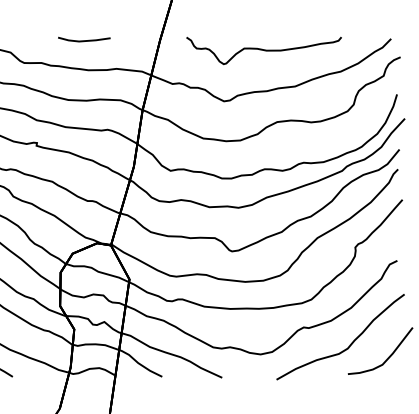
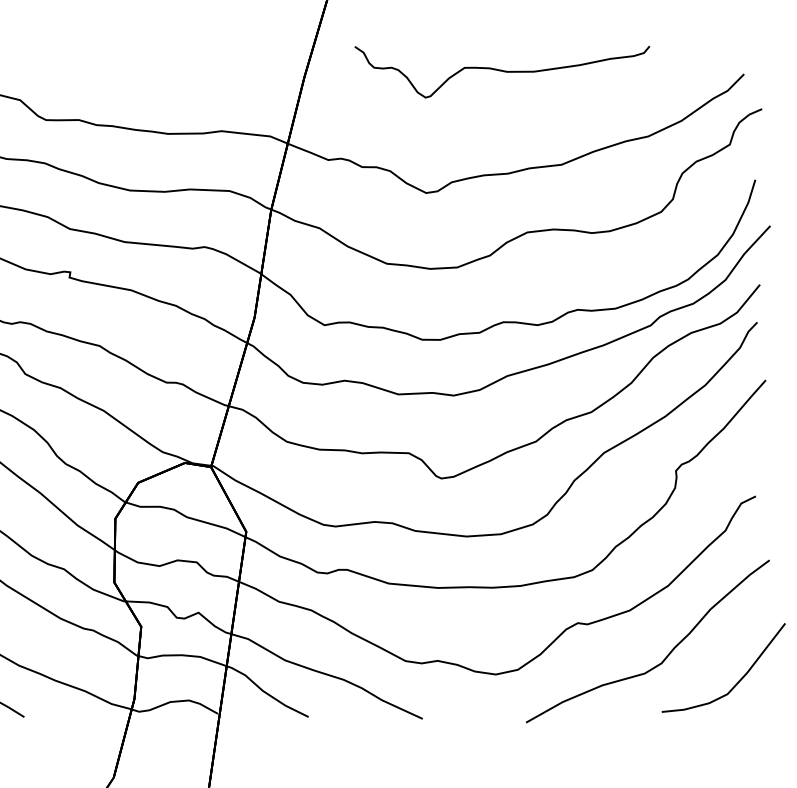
line: (84, 40) -> (160, 77), removed
curve: (263, 50) -> (501, 71), moved

